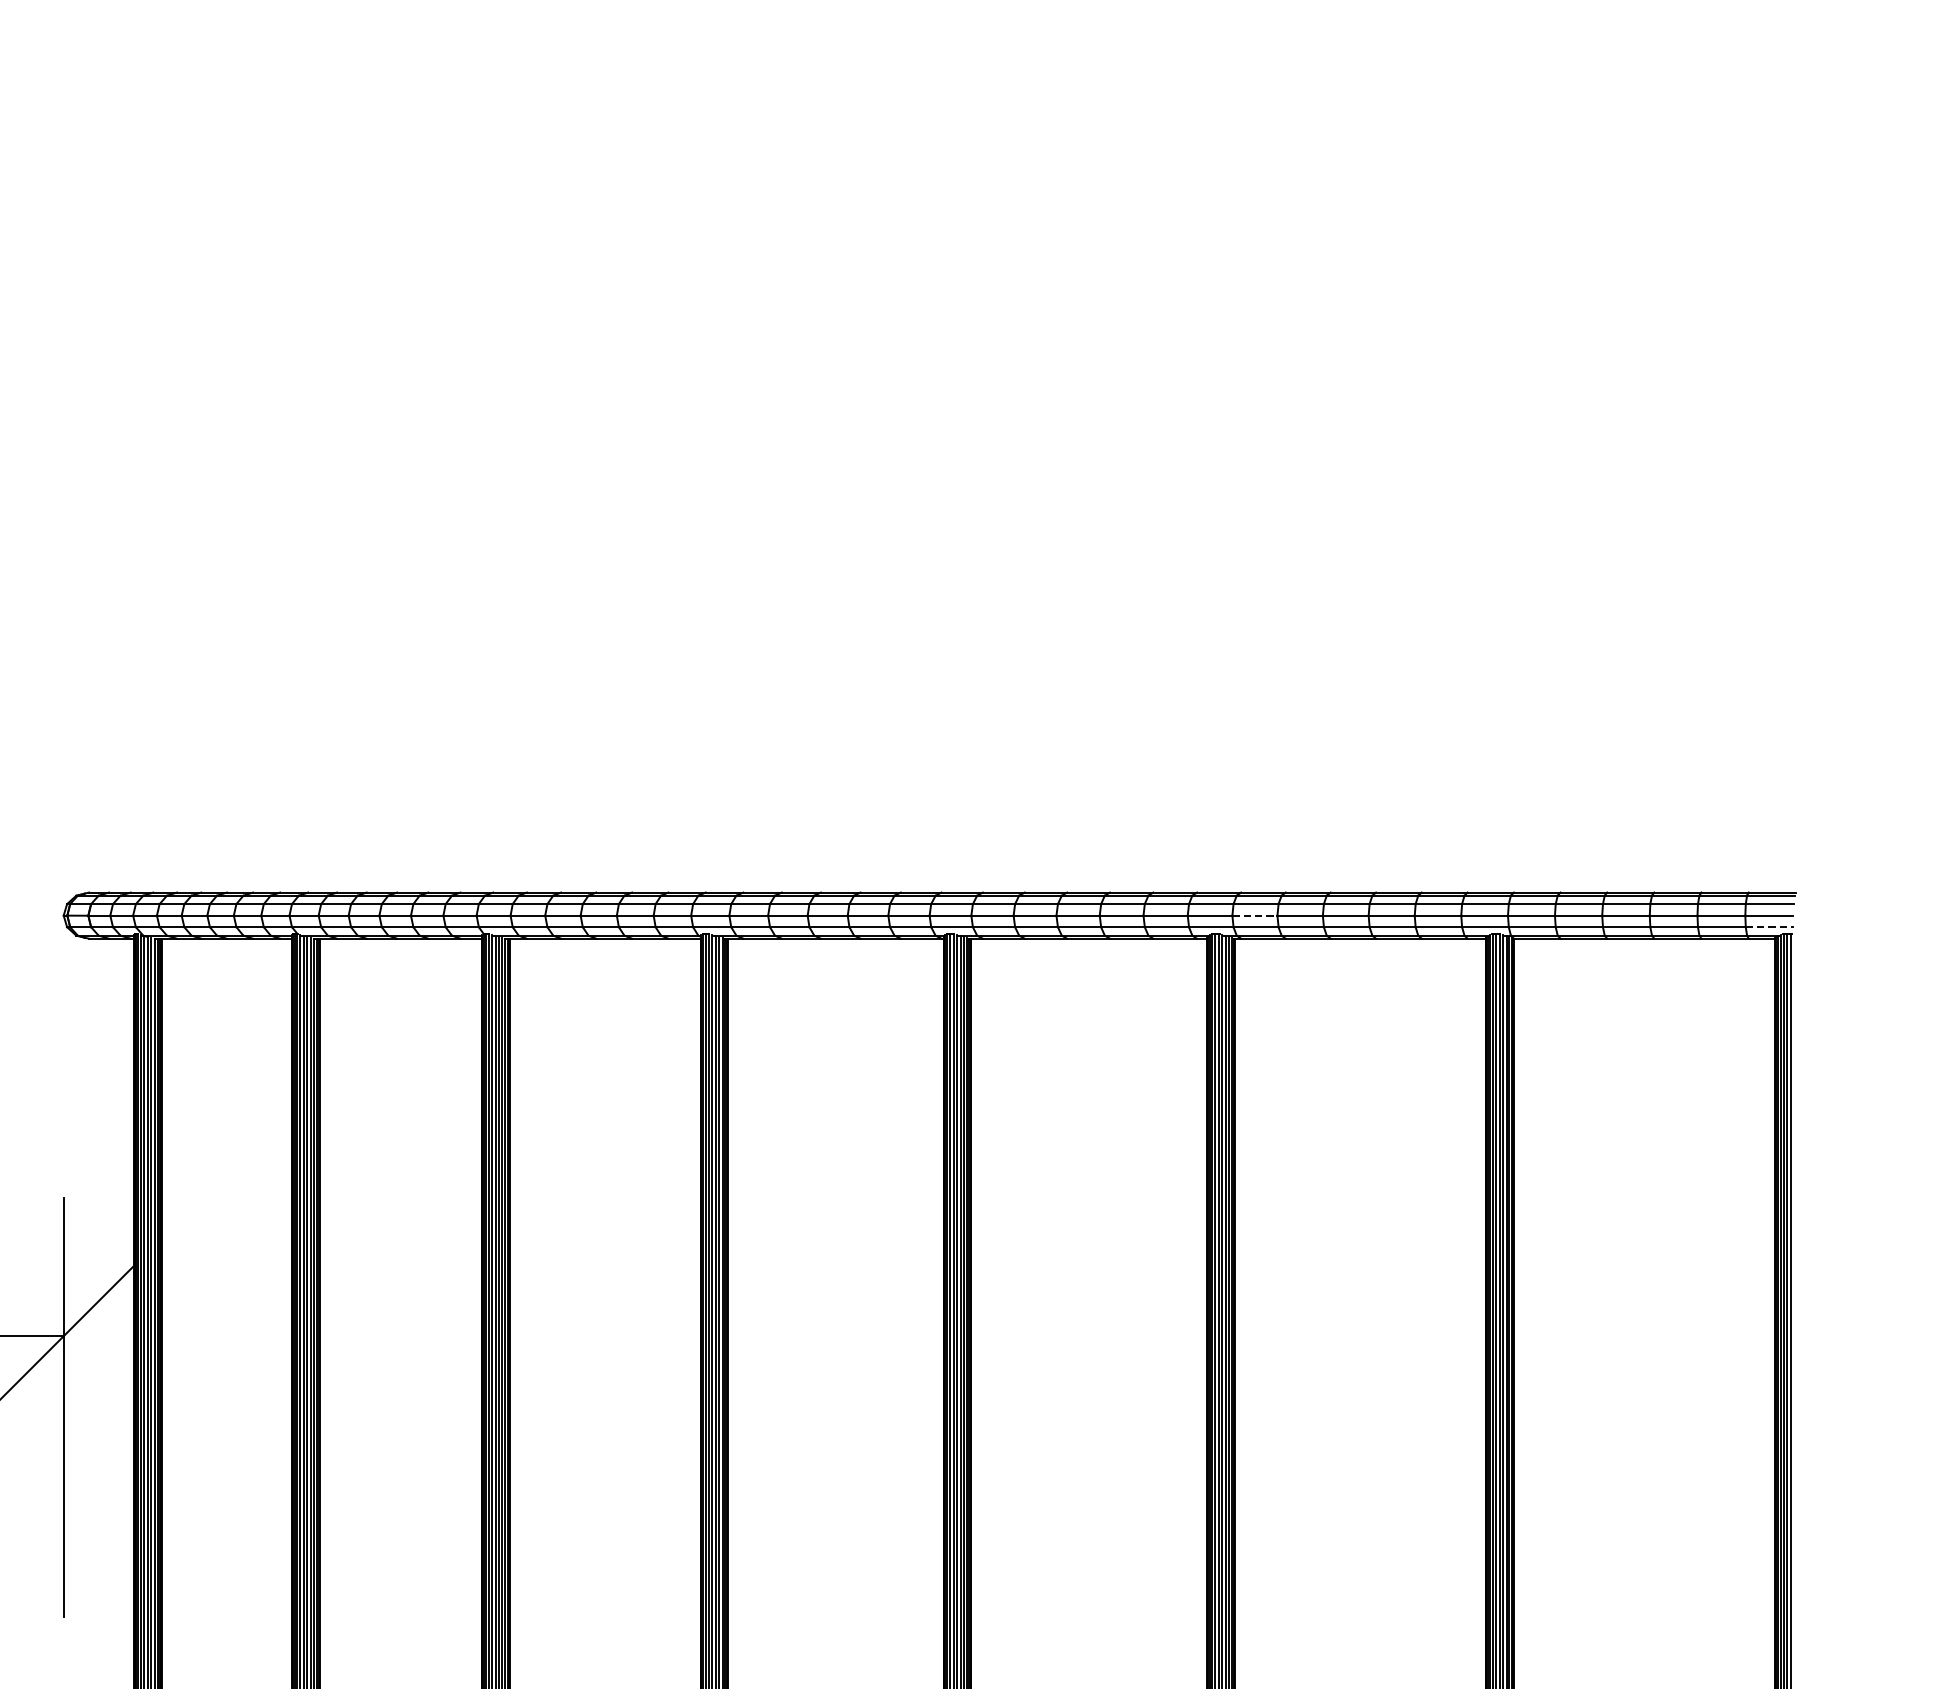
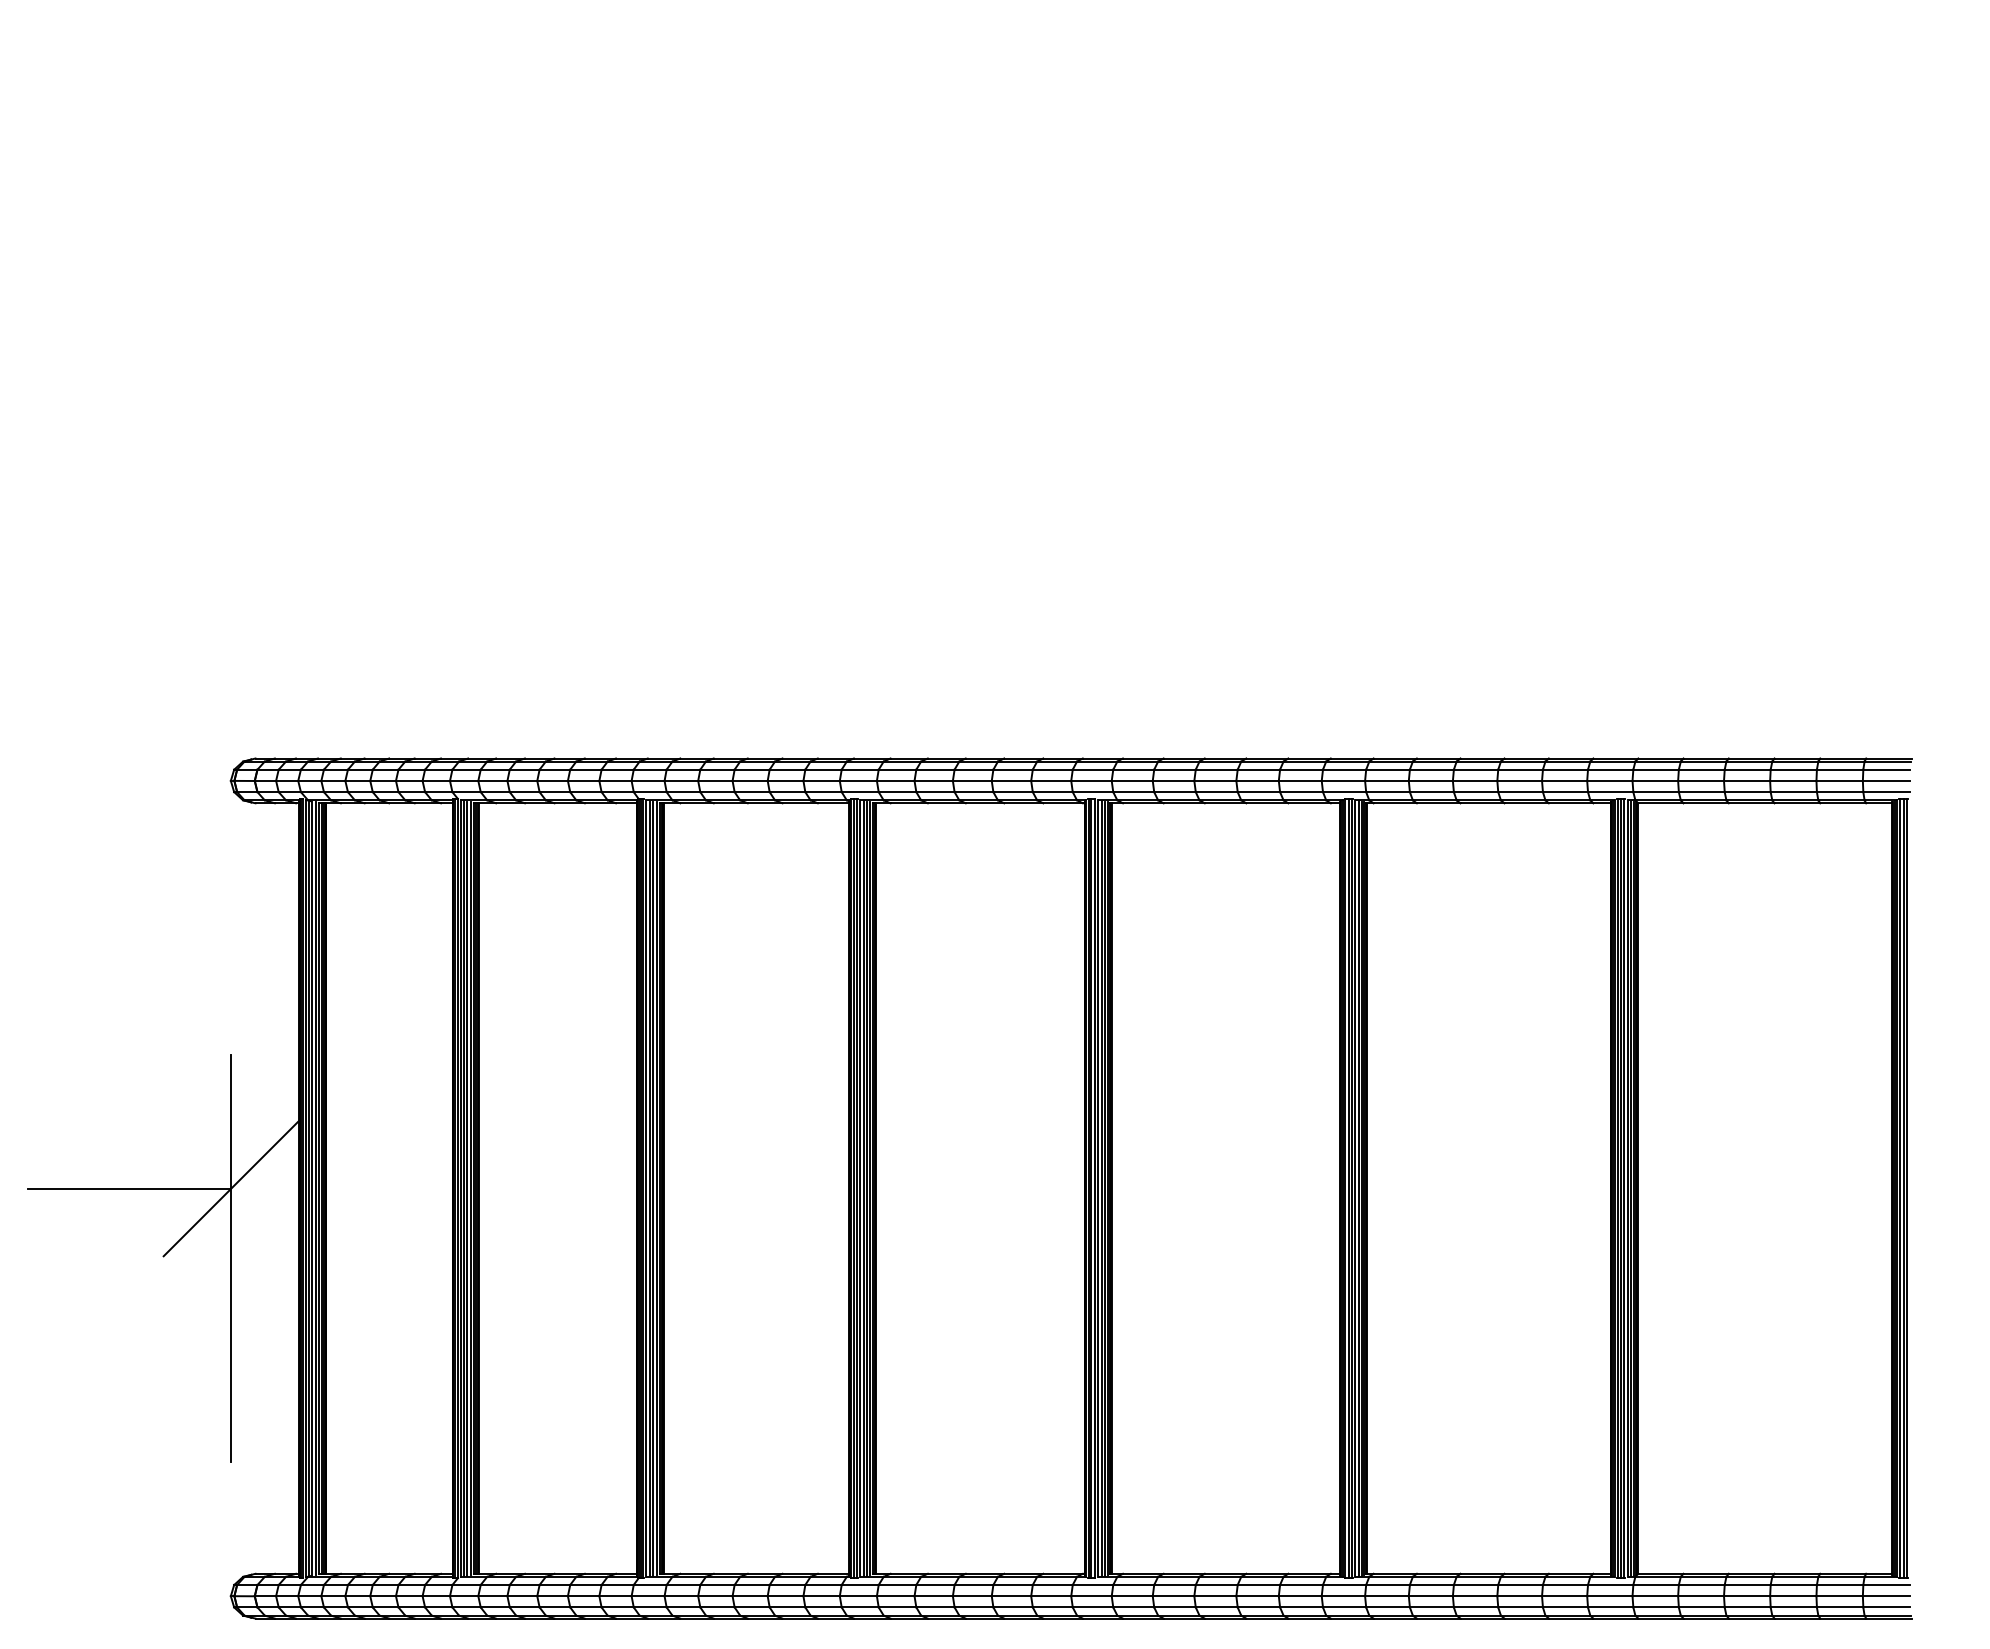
line: (1254, 915) -> (1386, 780), dashed -> solid
line: (1770, 927) -> (1887, 792), dashed -> solid

